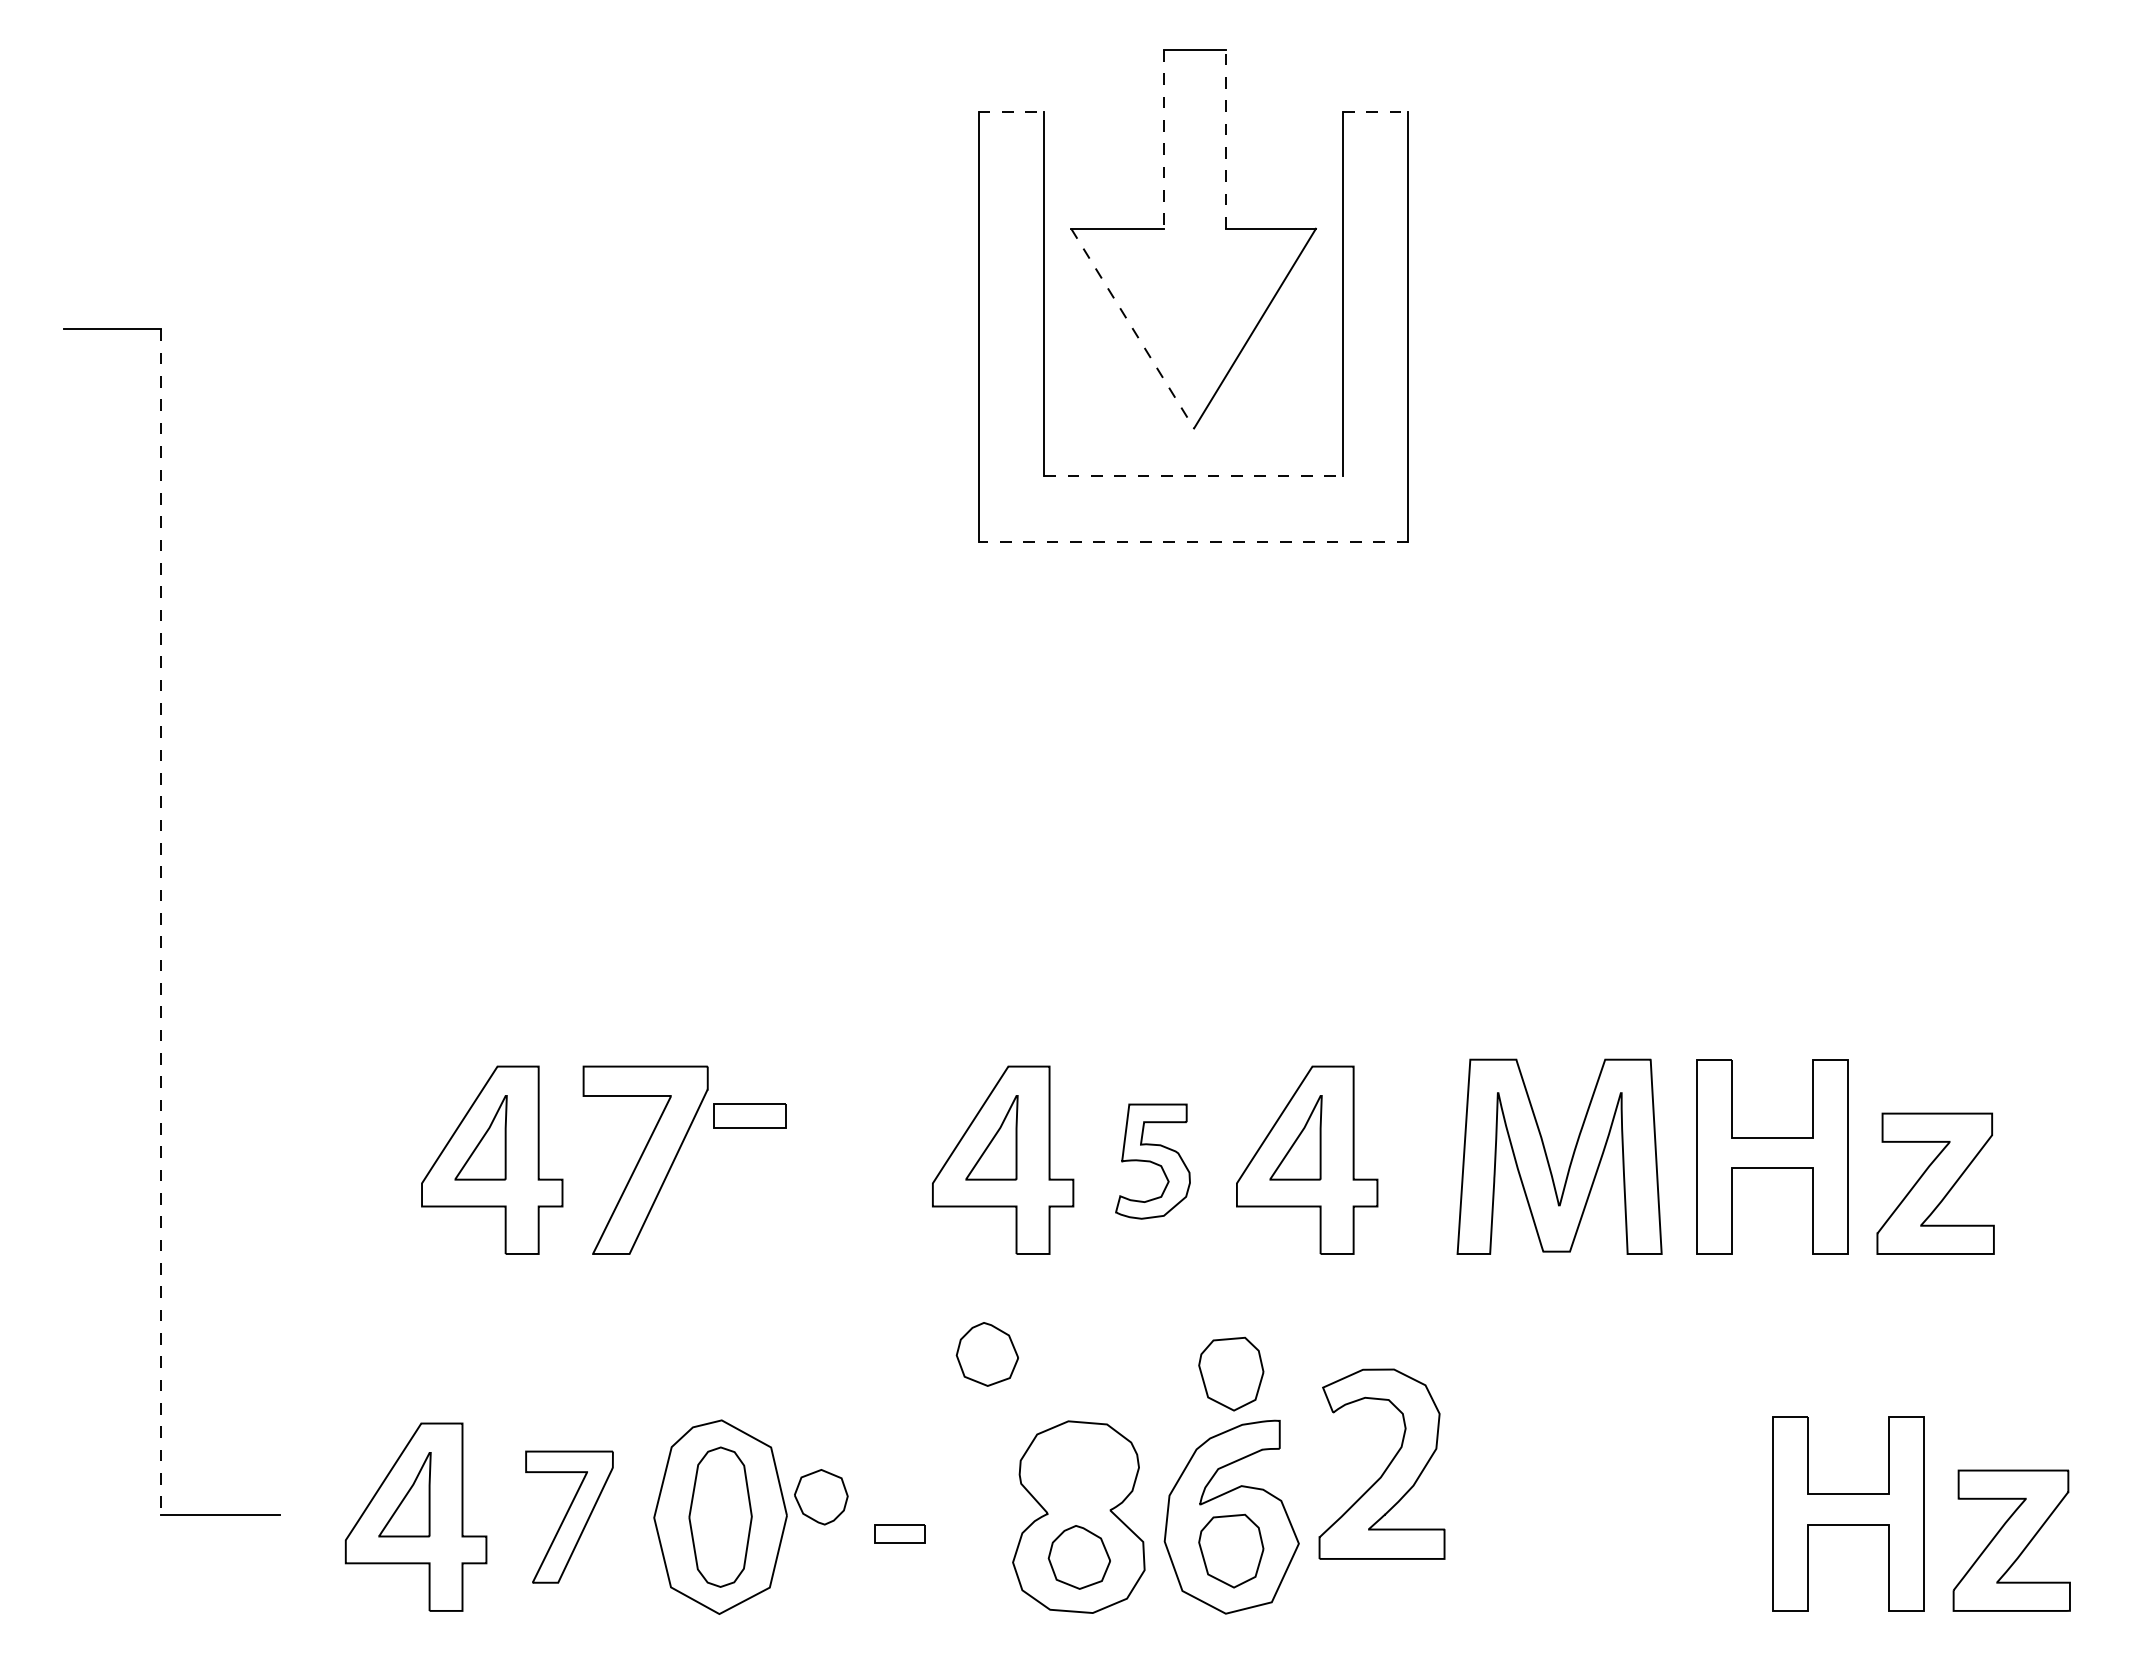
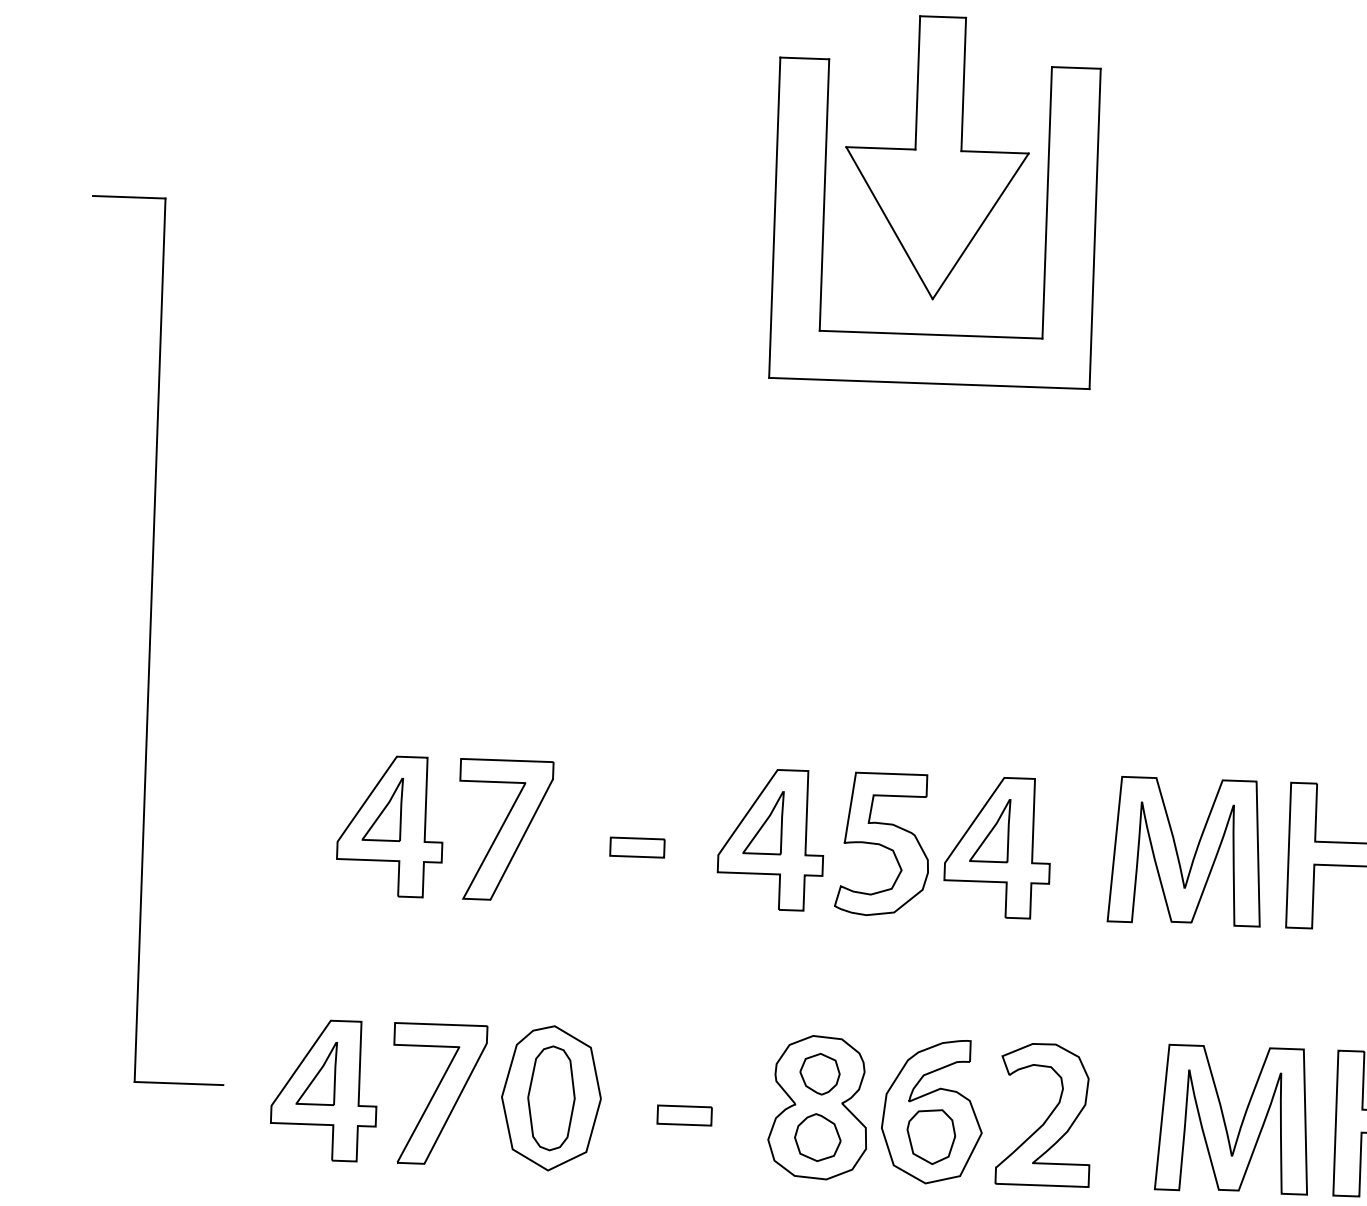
line: (1011, 111) -> (804, 58), dashed -> solid
line: (1375, 111) -> (1076, 67), dashed -> solid
line: (1225, 138) -> (963, 83), dashed -> solid
line: (1164, 139) -> (918, 83), dashed -> solid
line: (1132, 329) -> (889, 223), dashed -> solid
line: (1194, 476) -> (931, 335), dashed -> solid
line: (1193, 541) -> (929, 383), dashed -> solid
line: (161, 922) -> (150, 640), dashed -> solid
part: (749, 1115) -> (637, 847), moved
part: (1152, 1161) -> (882, 844), size x1.67
part: (986, 1354) -> (753, 984), removed
part: (1231, 1373) -> (935, 1004), removed
part: (1387, 1465) -> (1048, 1115), moved
part: (821, 1497) -> (820, 1074), moved
part: (569, 1516) -> (438, 1093), size x1.43
part: (1624, 1516) -> (1225, 1121), added
part: (899, 1533) -> (684, 1115), size x1.43

